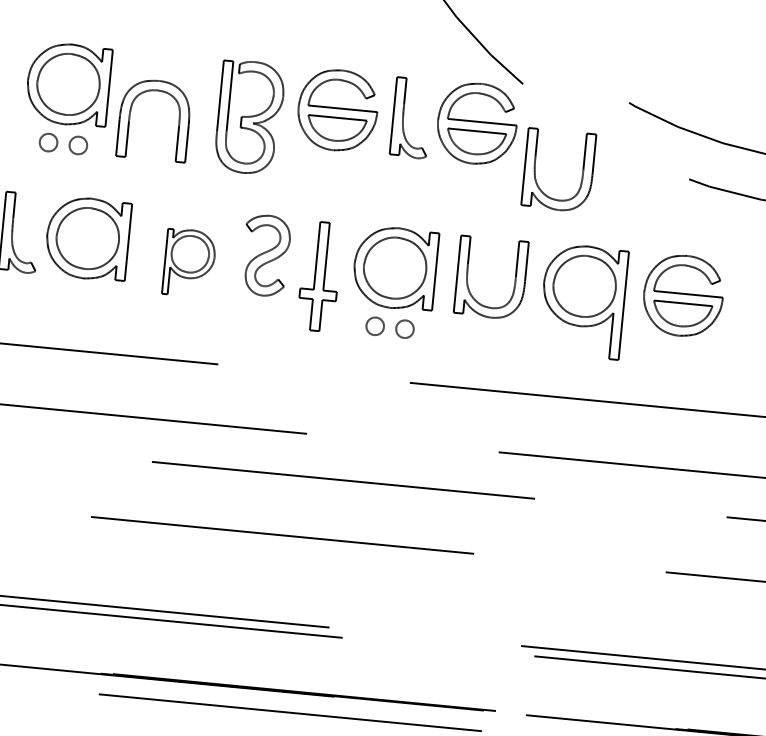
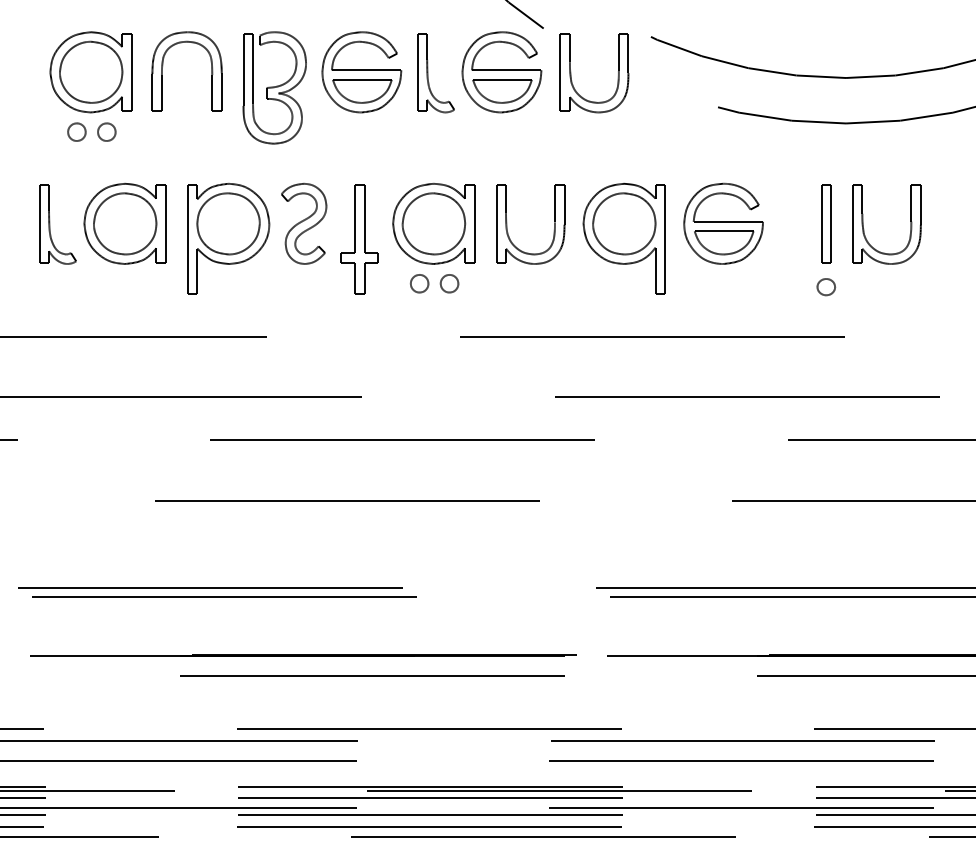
part: (131, 112) -> (163, 66), moved
part: (535, 168) -> (571, 73), moved
part: (189, 262) -> (228, 238), size x1.67

